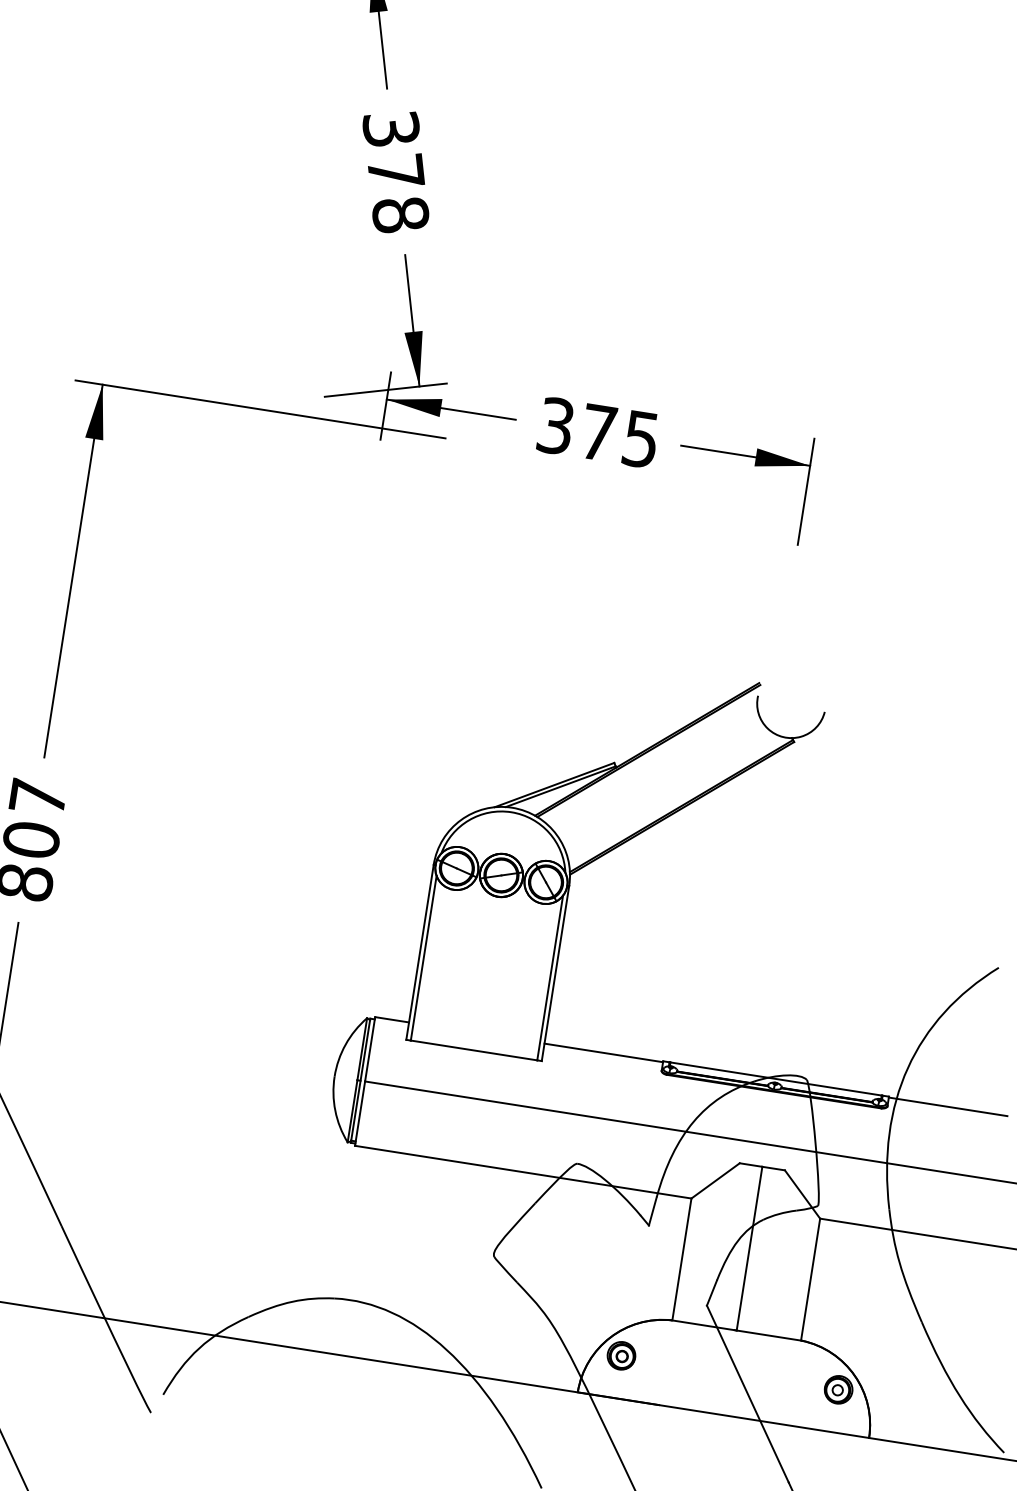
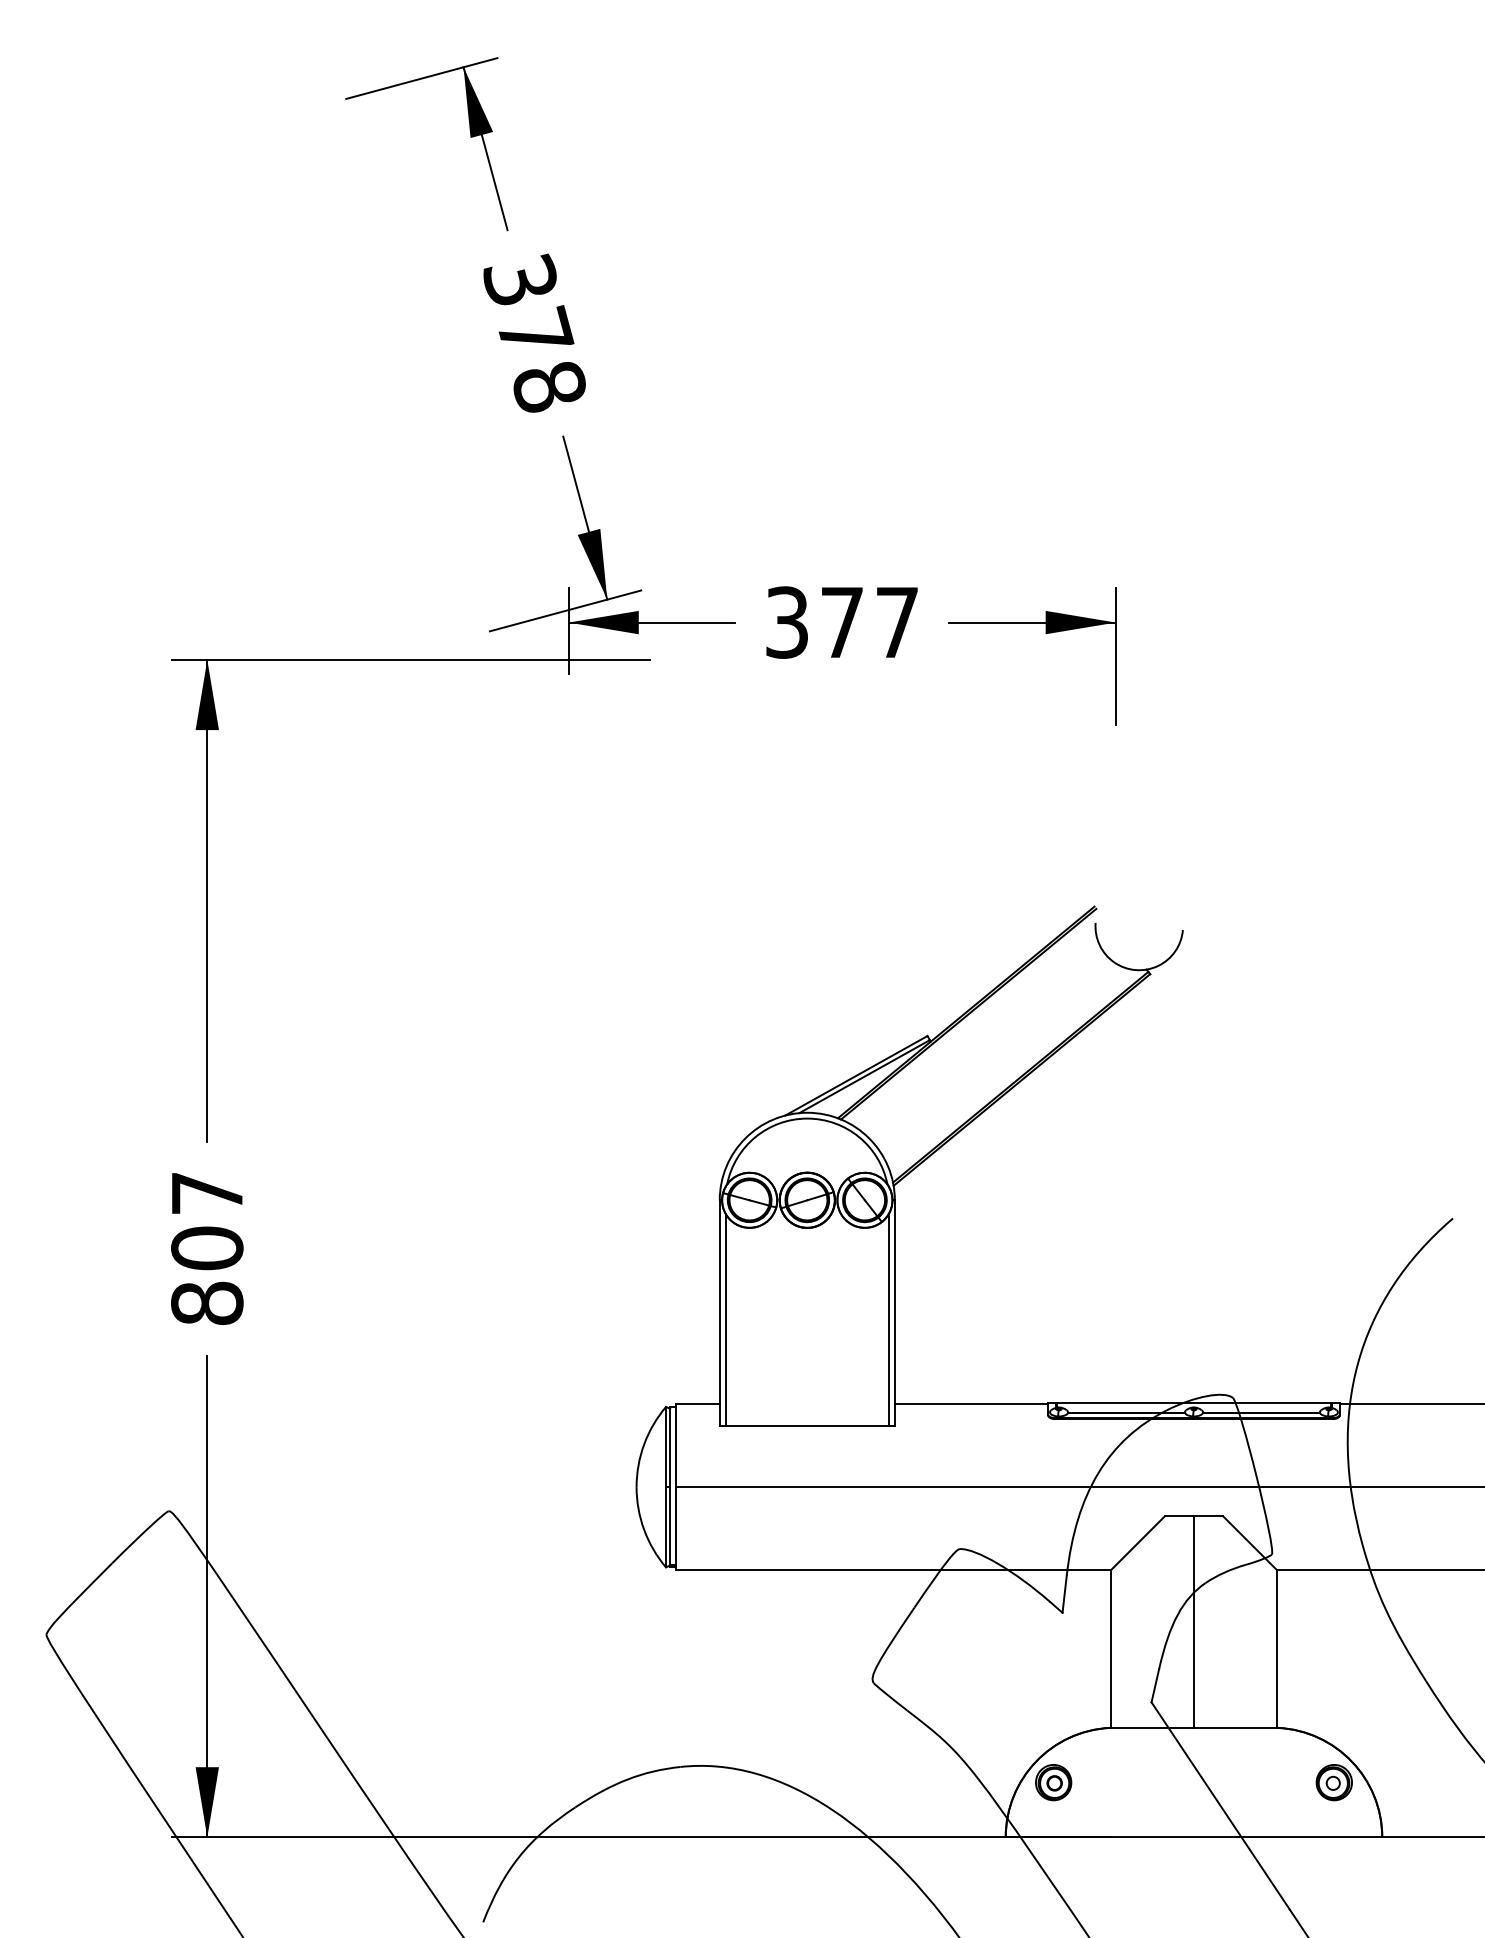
text: (640, 439) -> (896, 622), 375 -> 377

